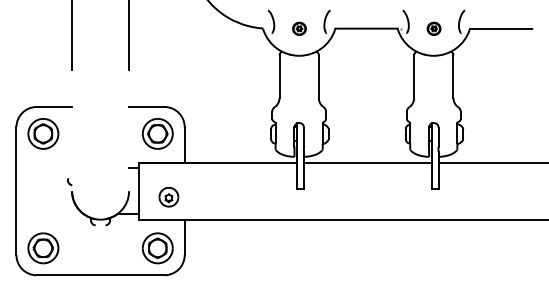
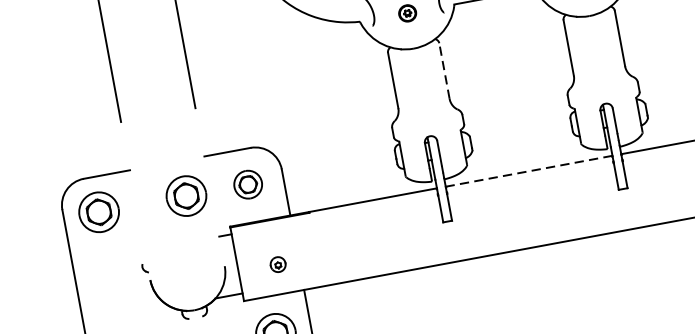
line: (318, 76) -> (443, 70), solid -> dashed
part: (110, 133) -> (186, 195), added
part: (157, 133) -> (247, 184), size x0.7
line: (367, 162) -> (528, 171), solid -> dashed
part: (168, 197) -> (277, 264), size x0.6

